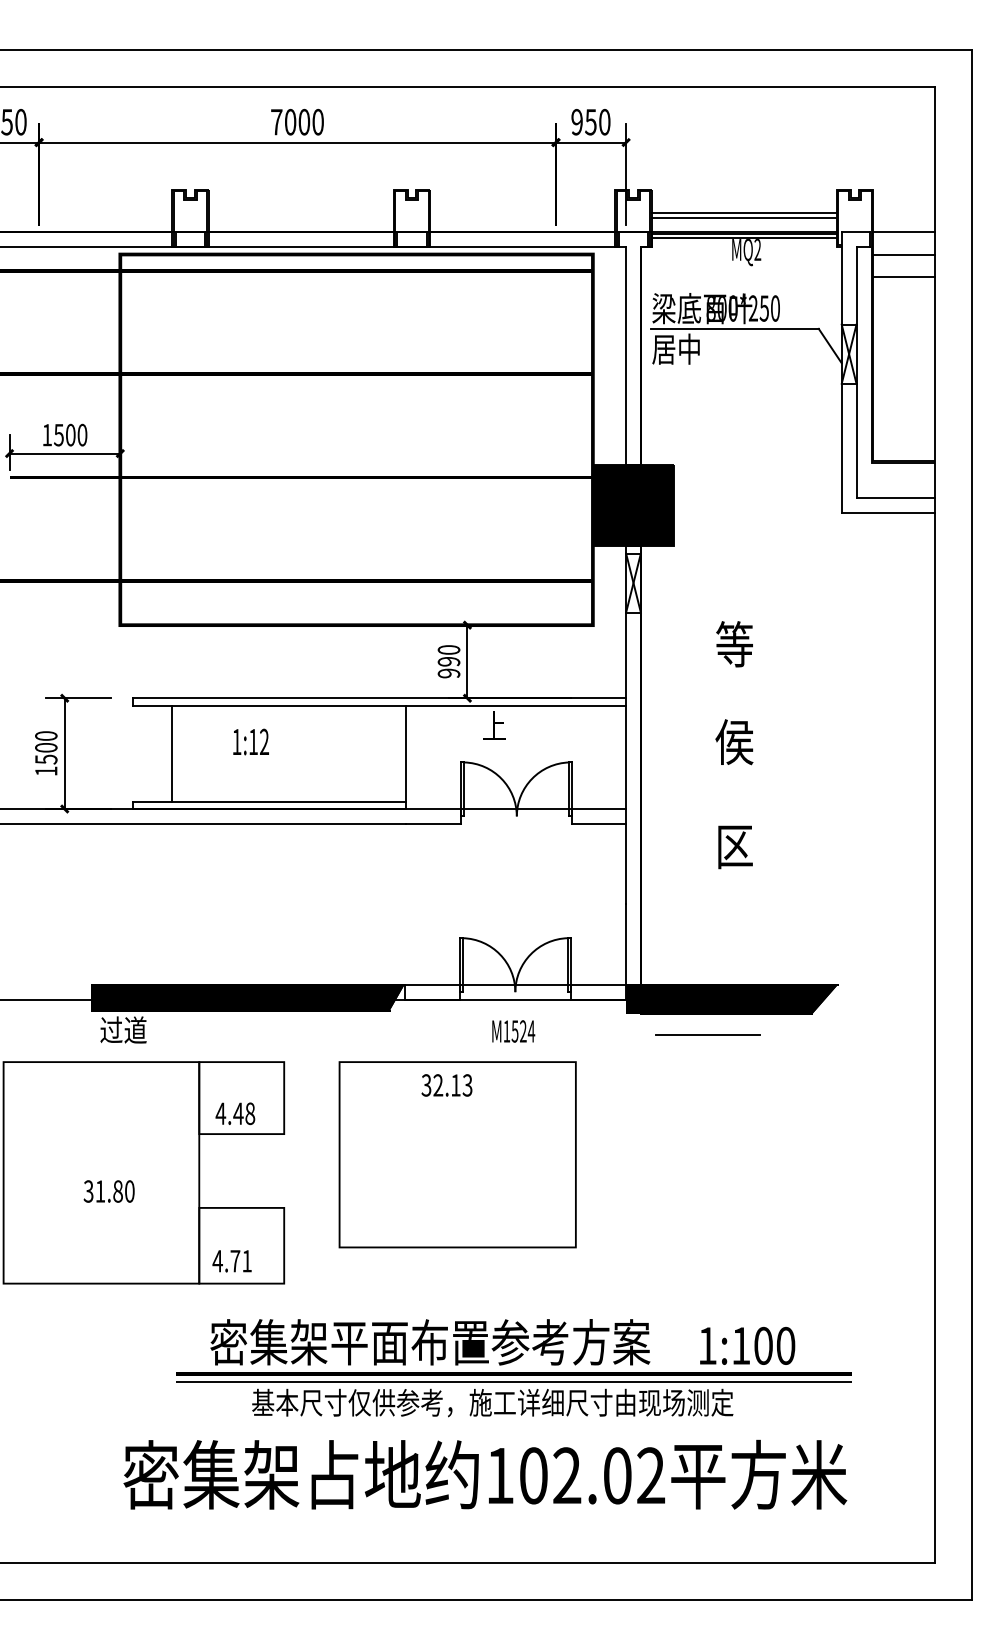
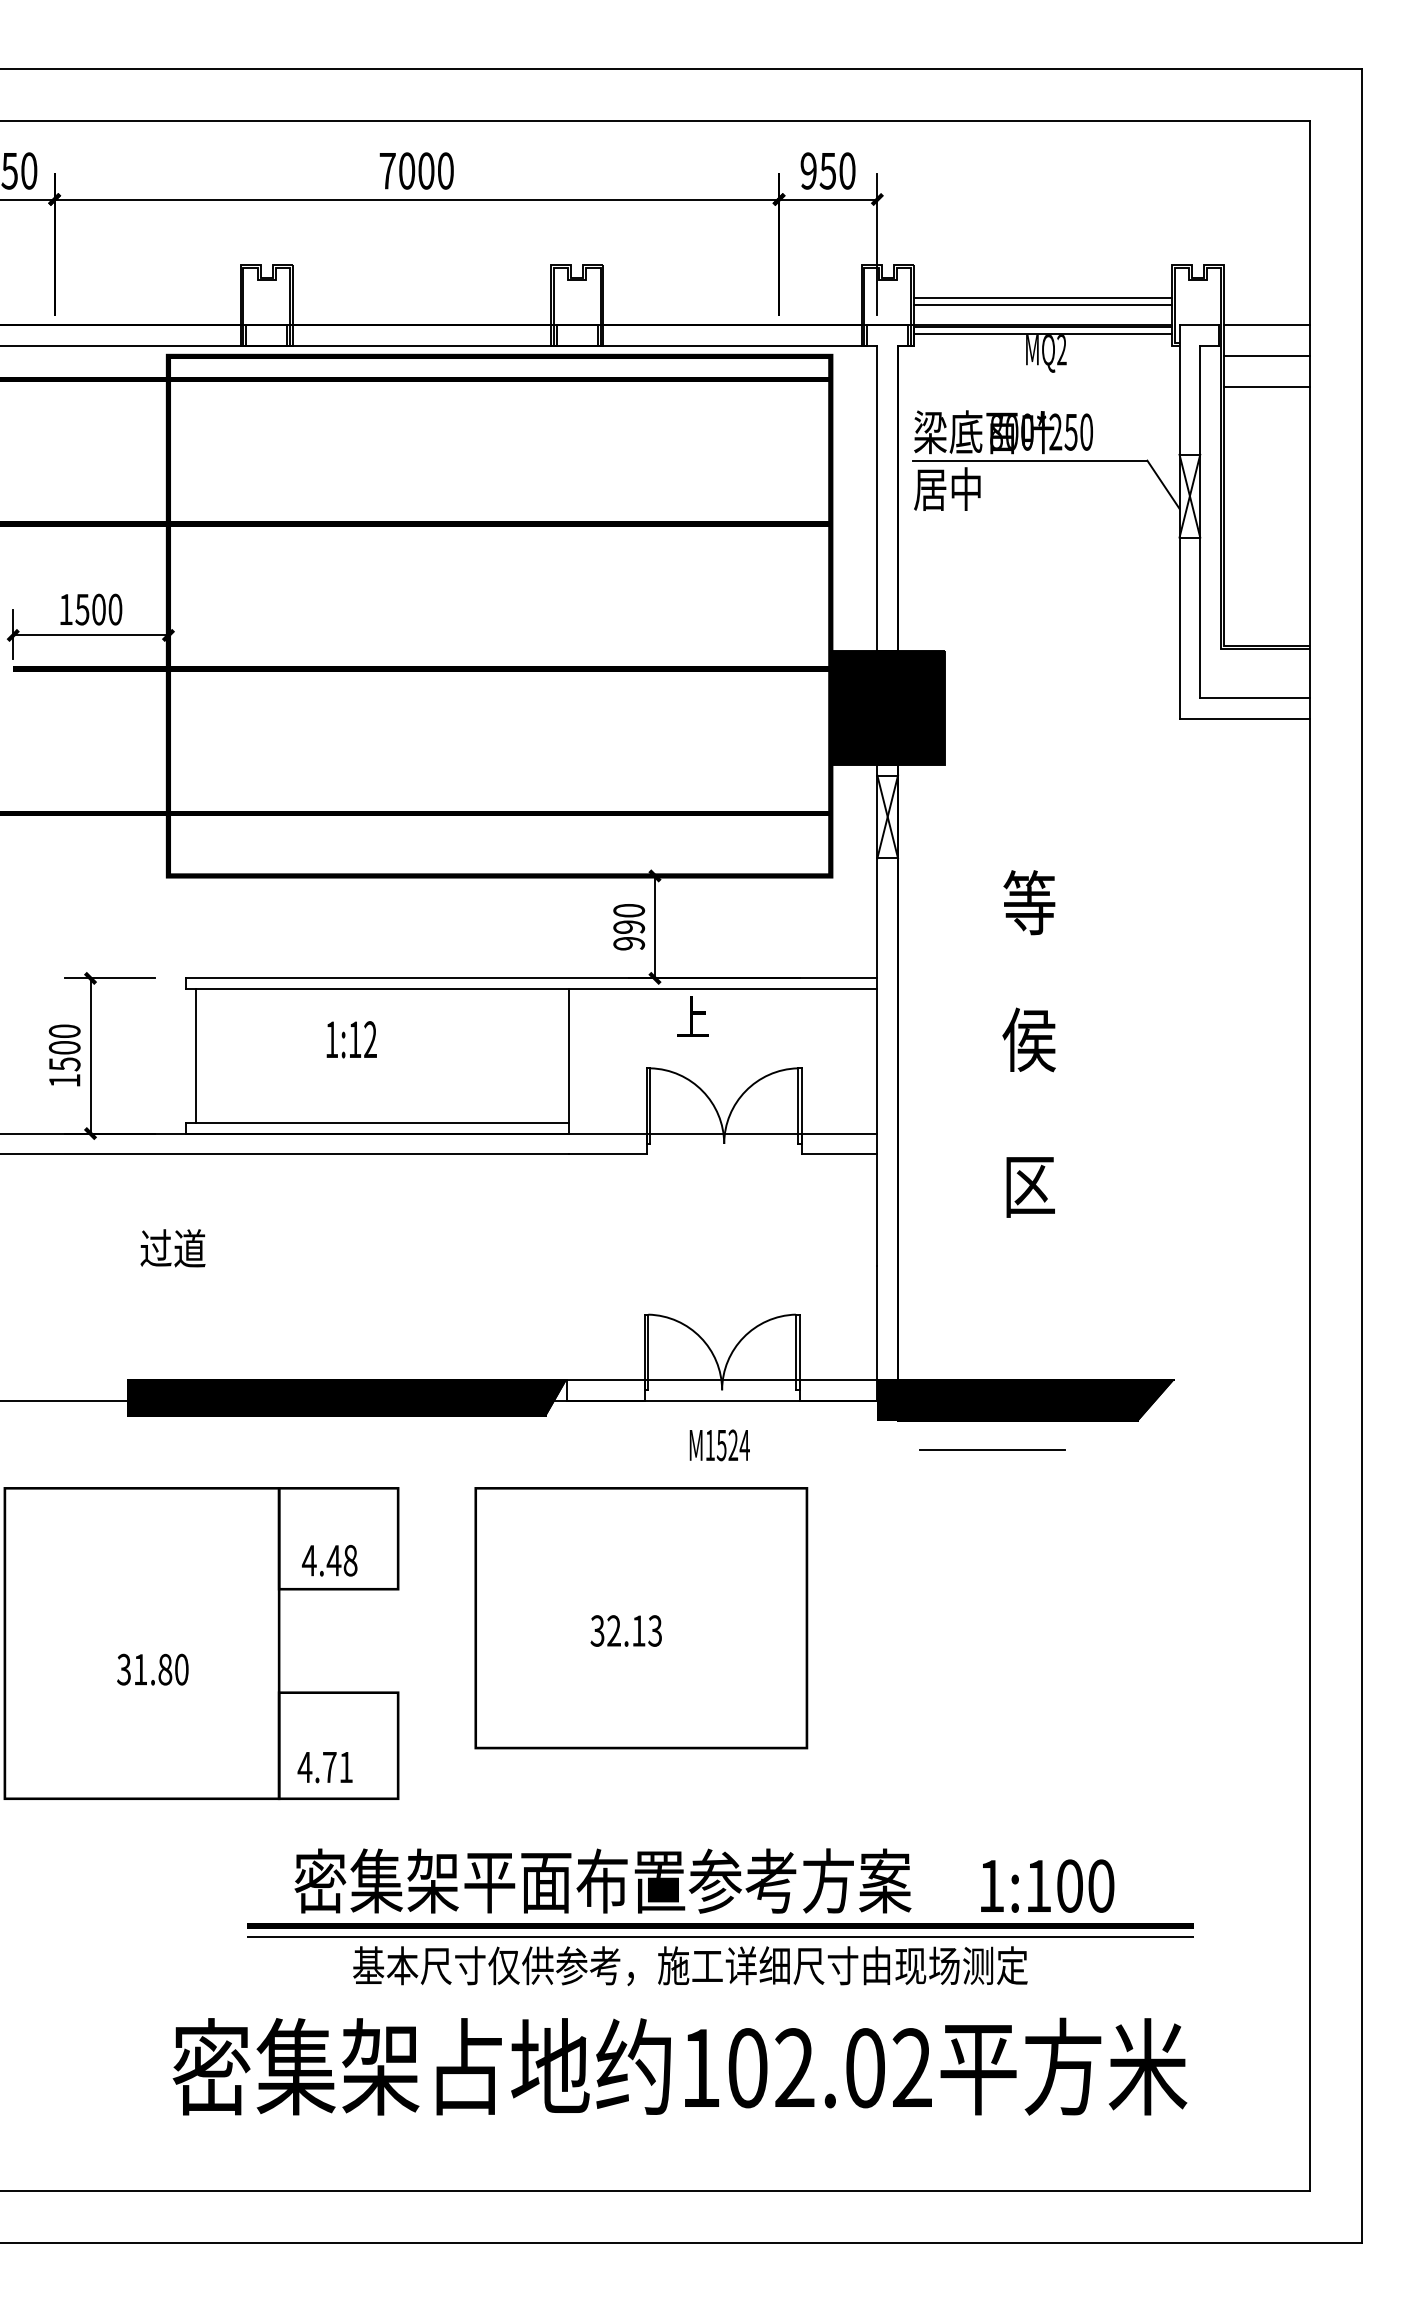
line: (171, 753) -> (196, 1055), moved
text: (123, 1030) -> (172, 1248), moved
text: (446, 1085) -> (625, 1630), moved

